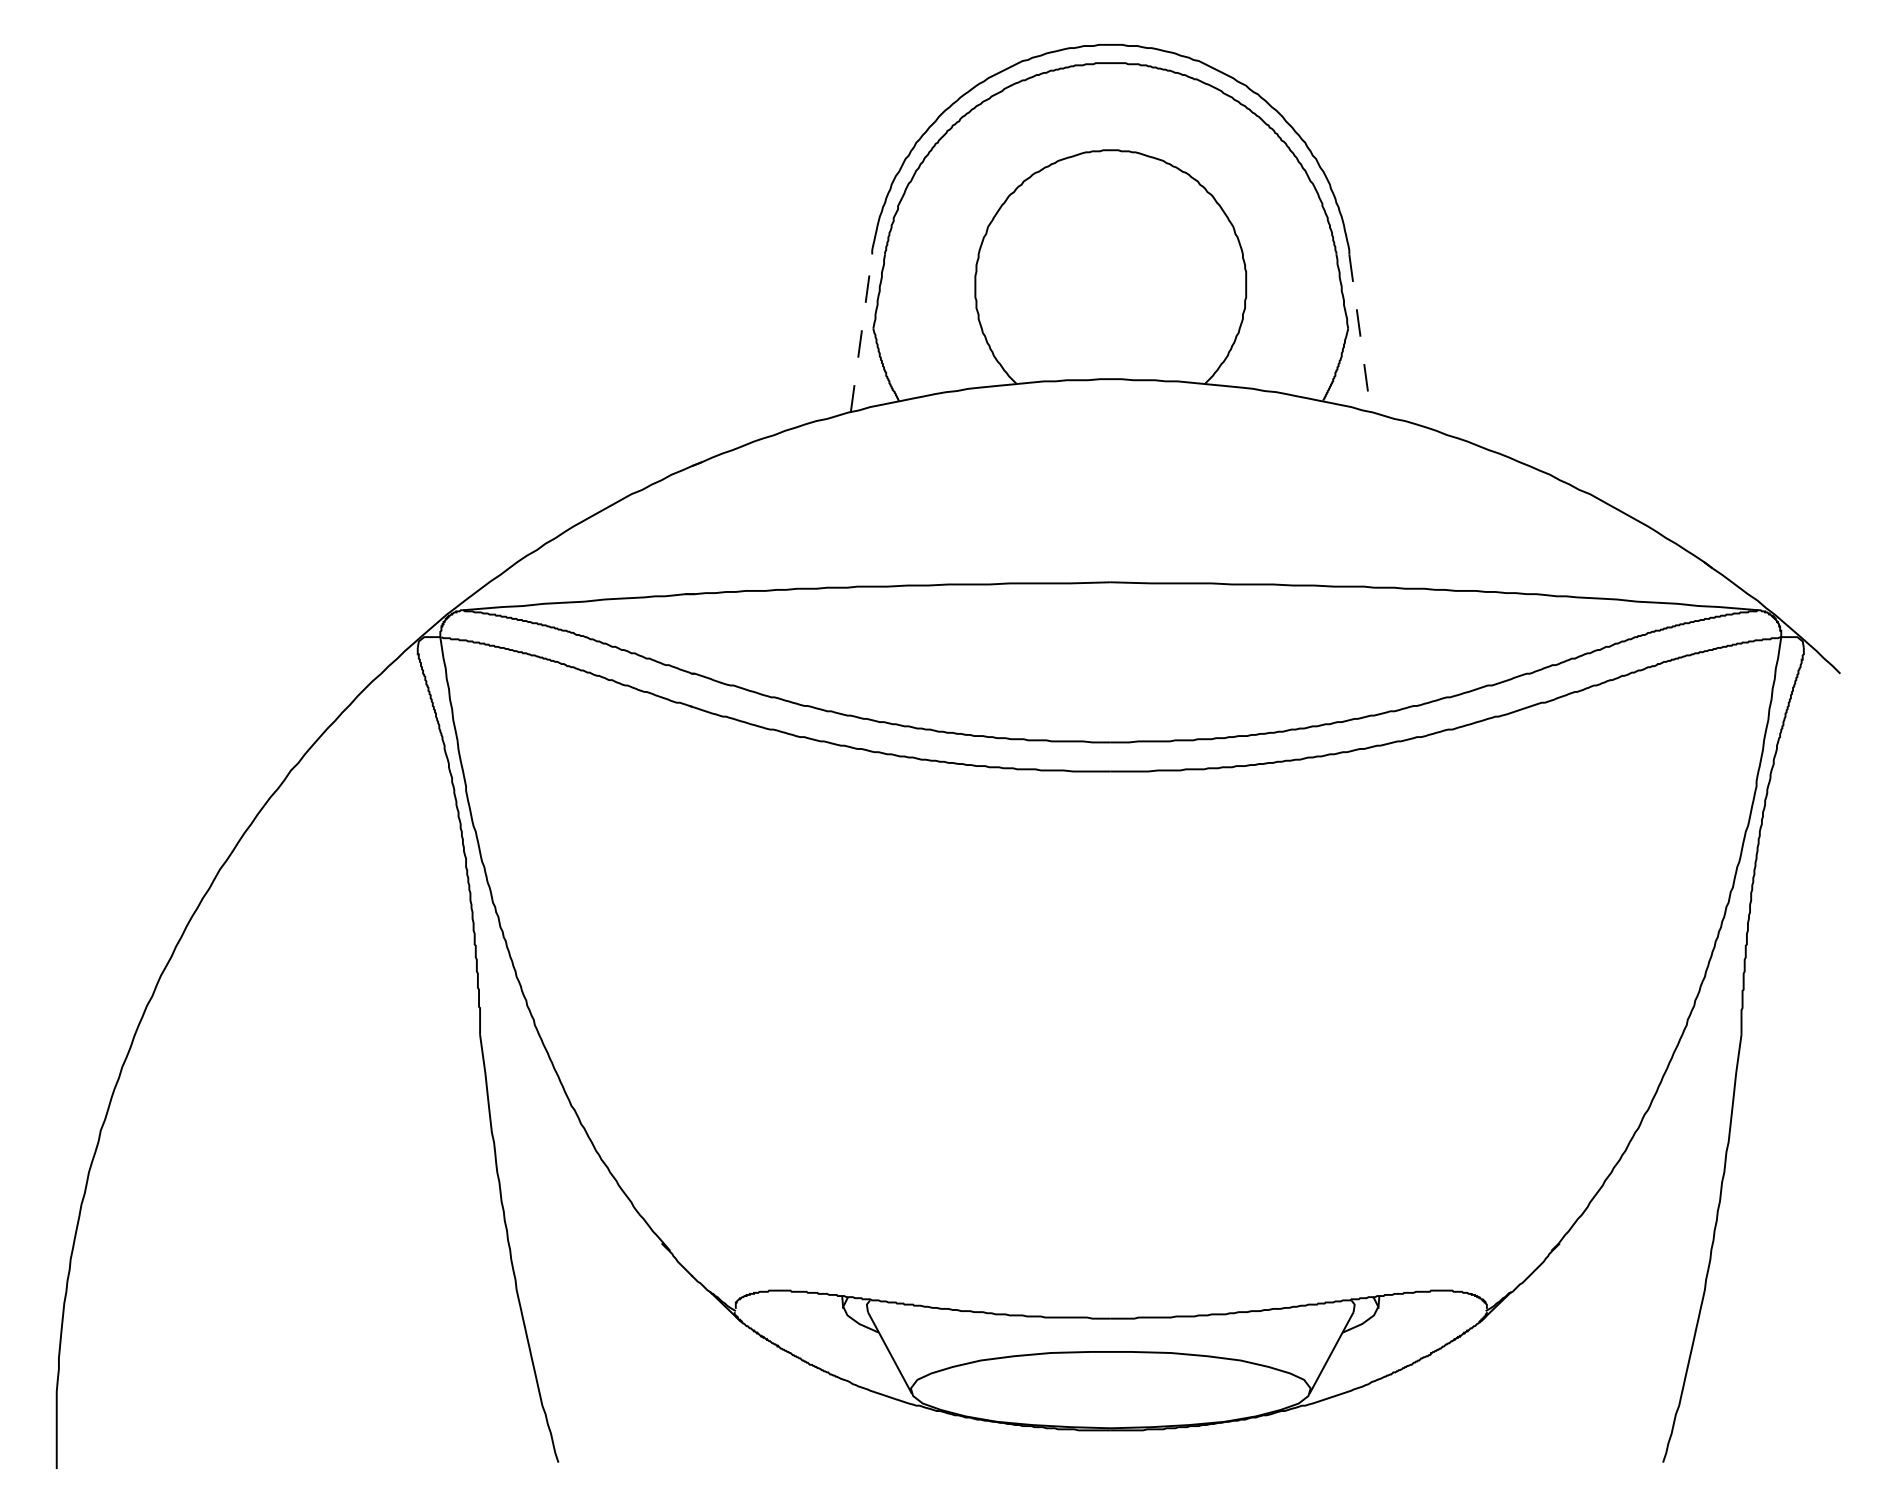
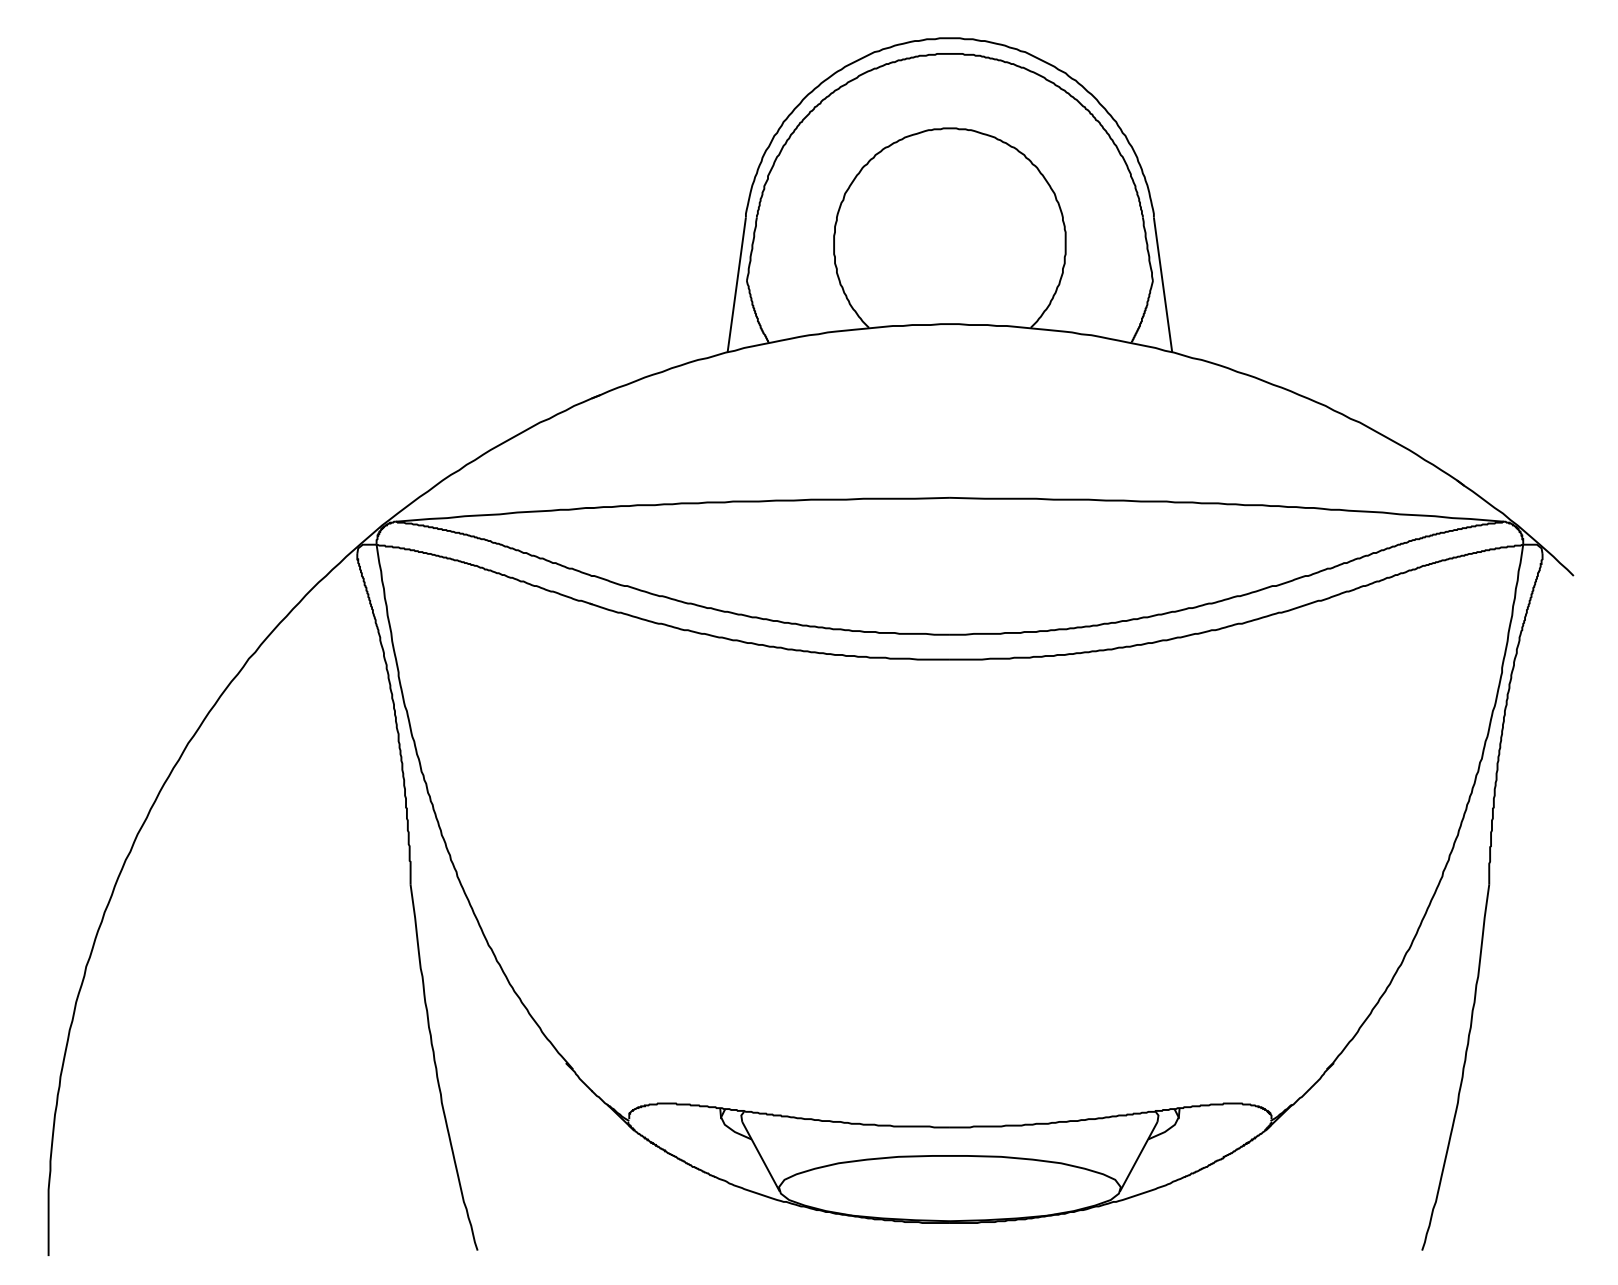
line: (861, 333) -> (736, 285), dashed -> solid
line: (1360, 333) -> (1163, 285), dashed -> solid

